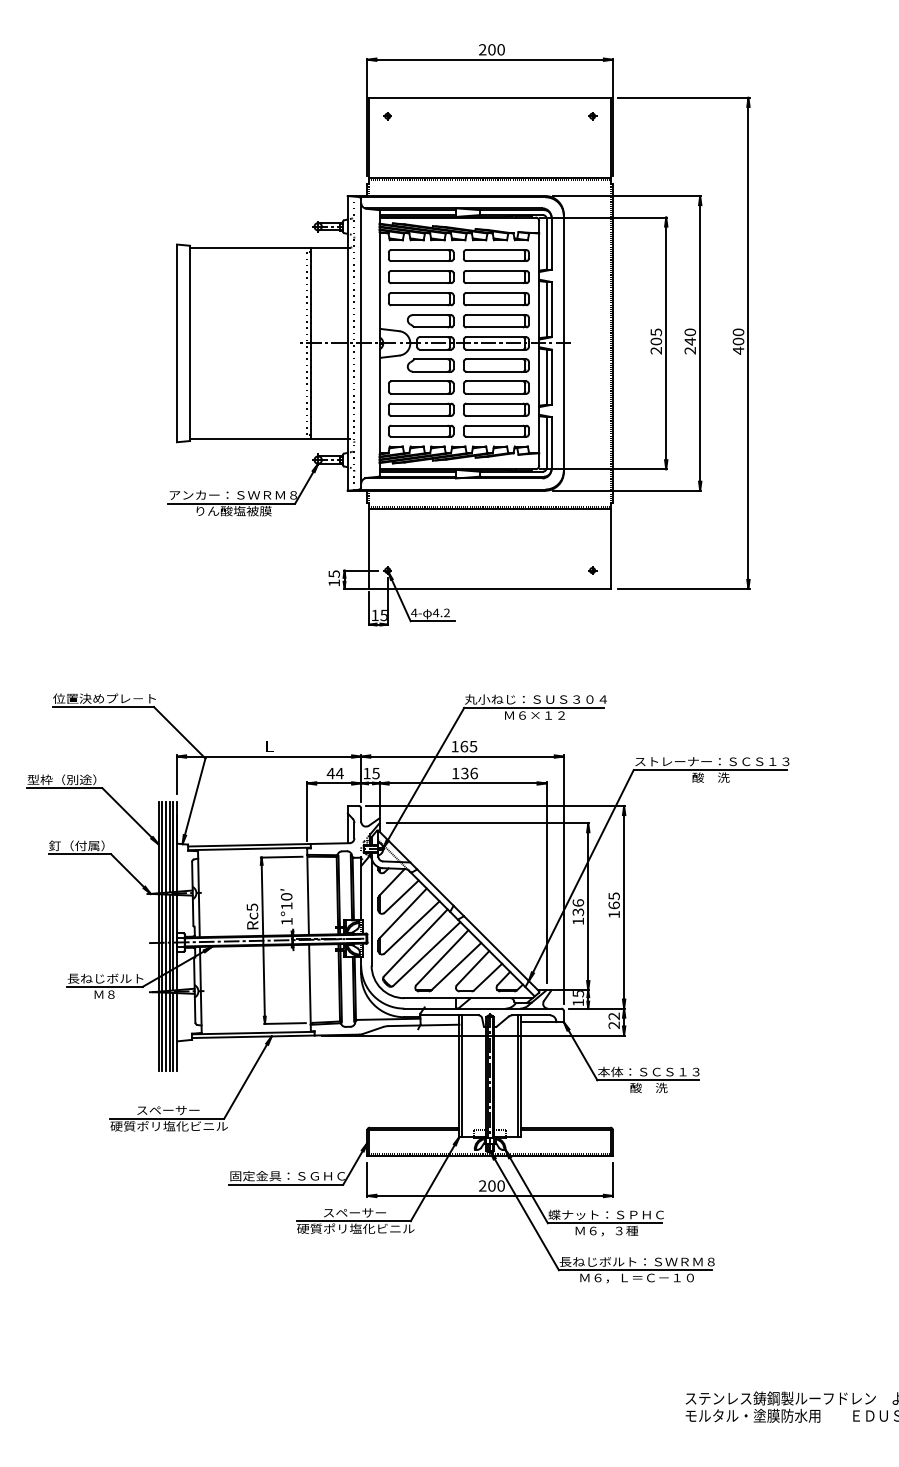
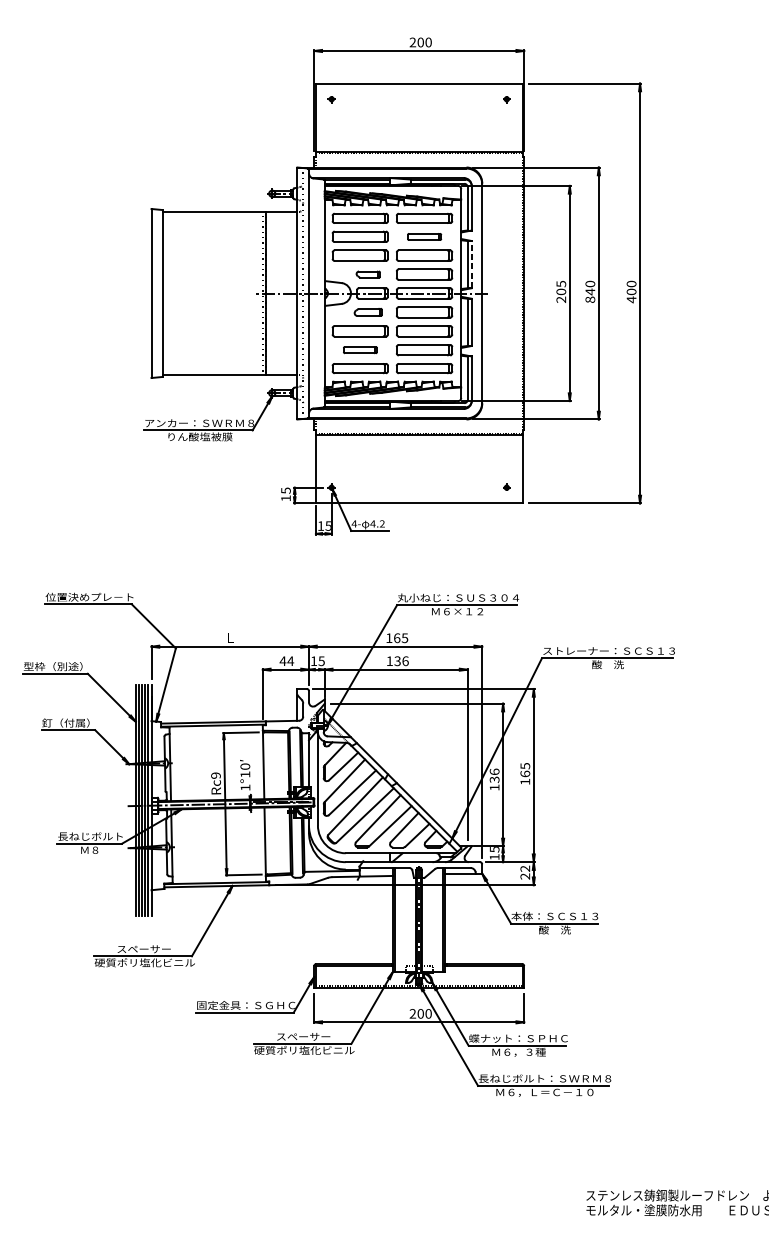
part: (496, 277) -> (424, 237), size x0.6
line: (551, 309) -> (471, 264), solid -> dashed
part: (430, 321) -> (368, 274), size x0.6
text: (690, 350) -> (590, 299), 240 -> 840
part: (430, 365) -> (368, 312), size x0.7
part: (421, 409) -> (360, 350), size x0.6
text: (251, 907) -> (215, 775), Rc5 -> Rc9

